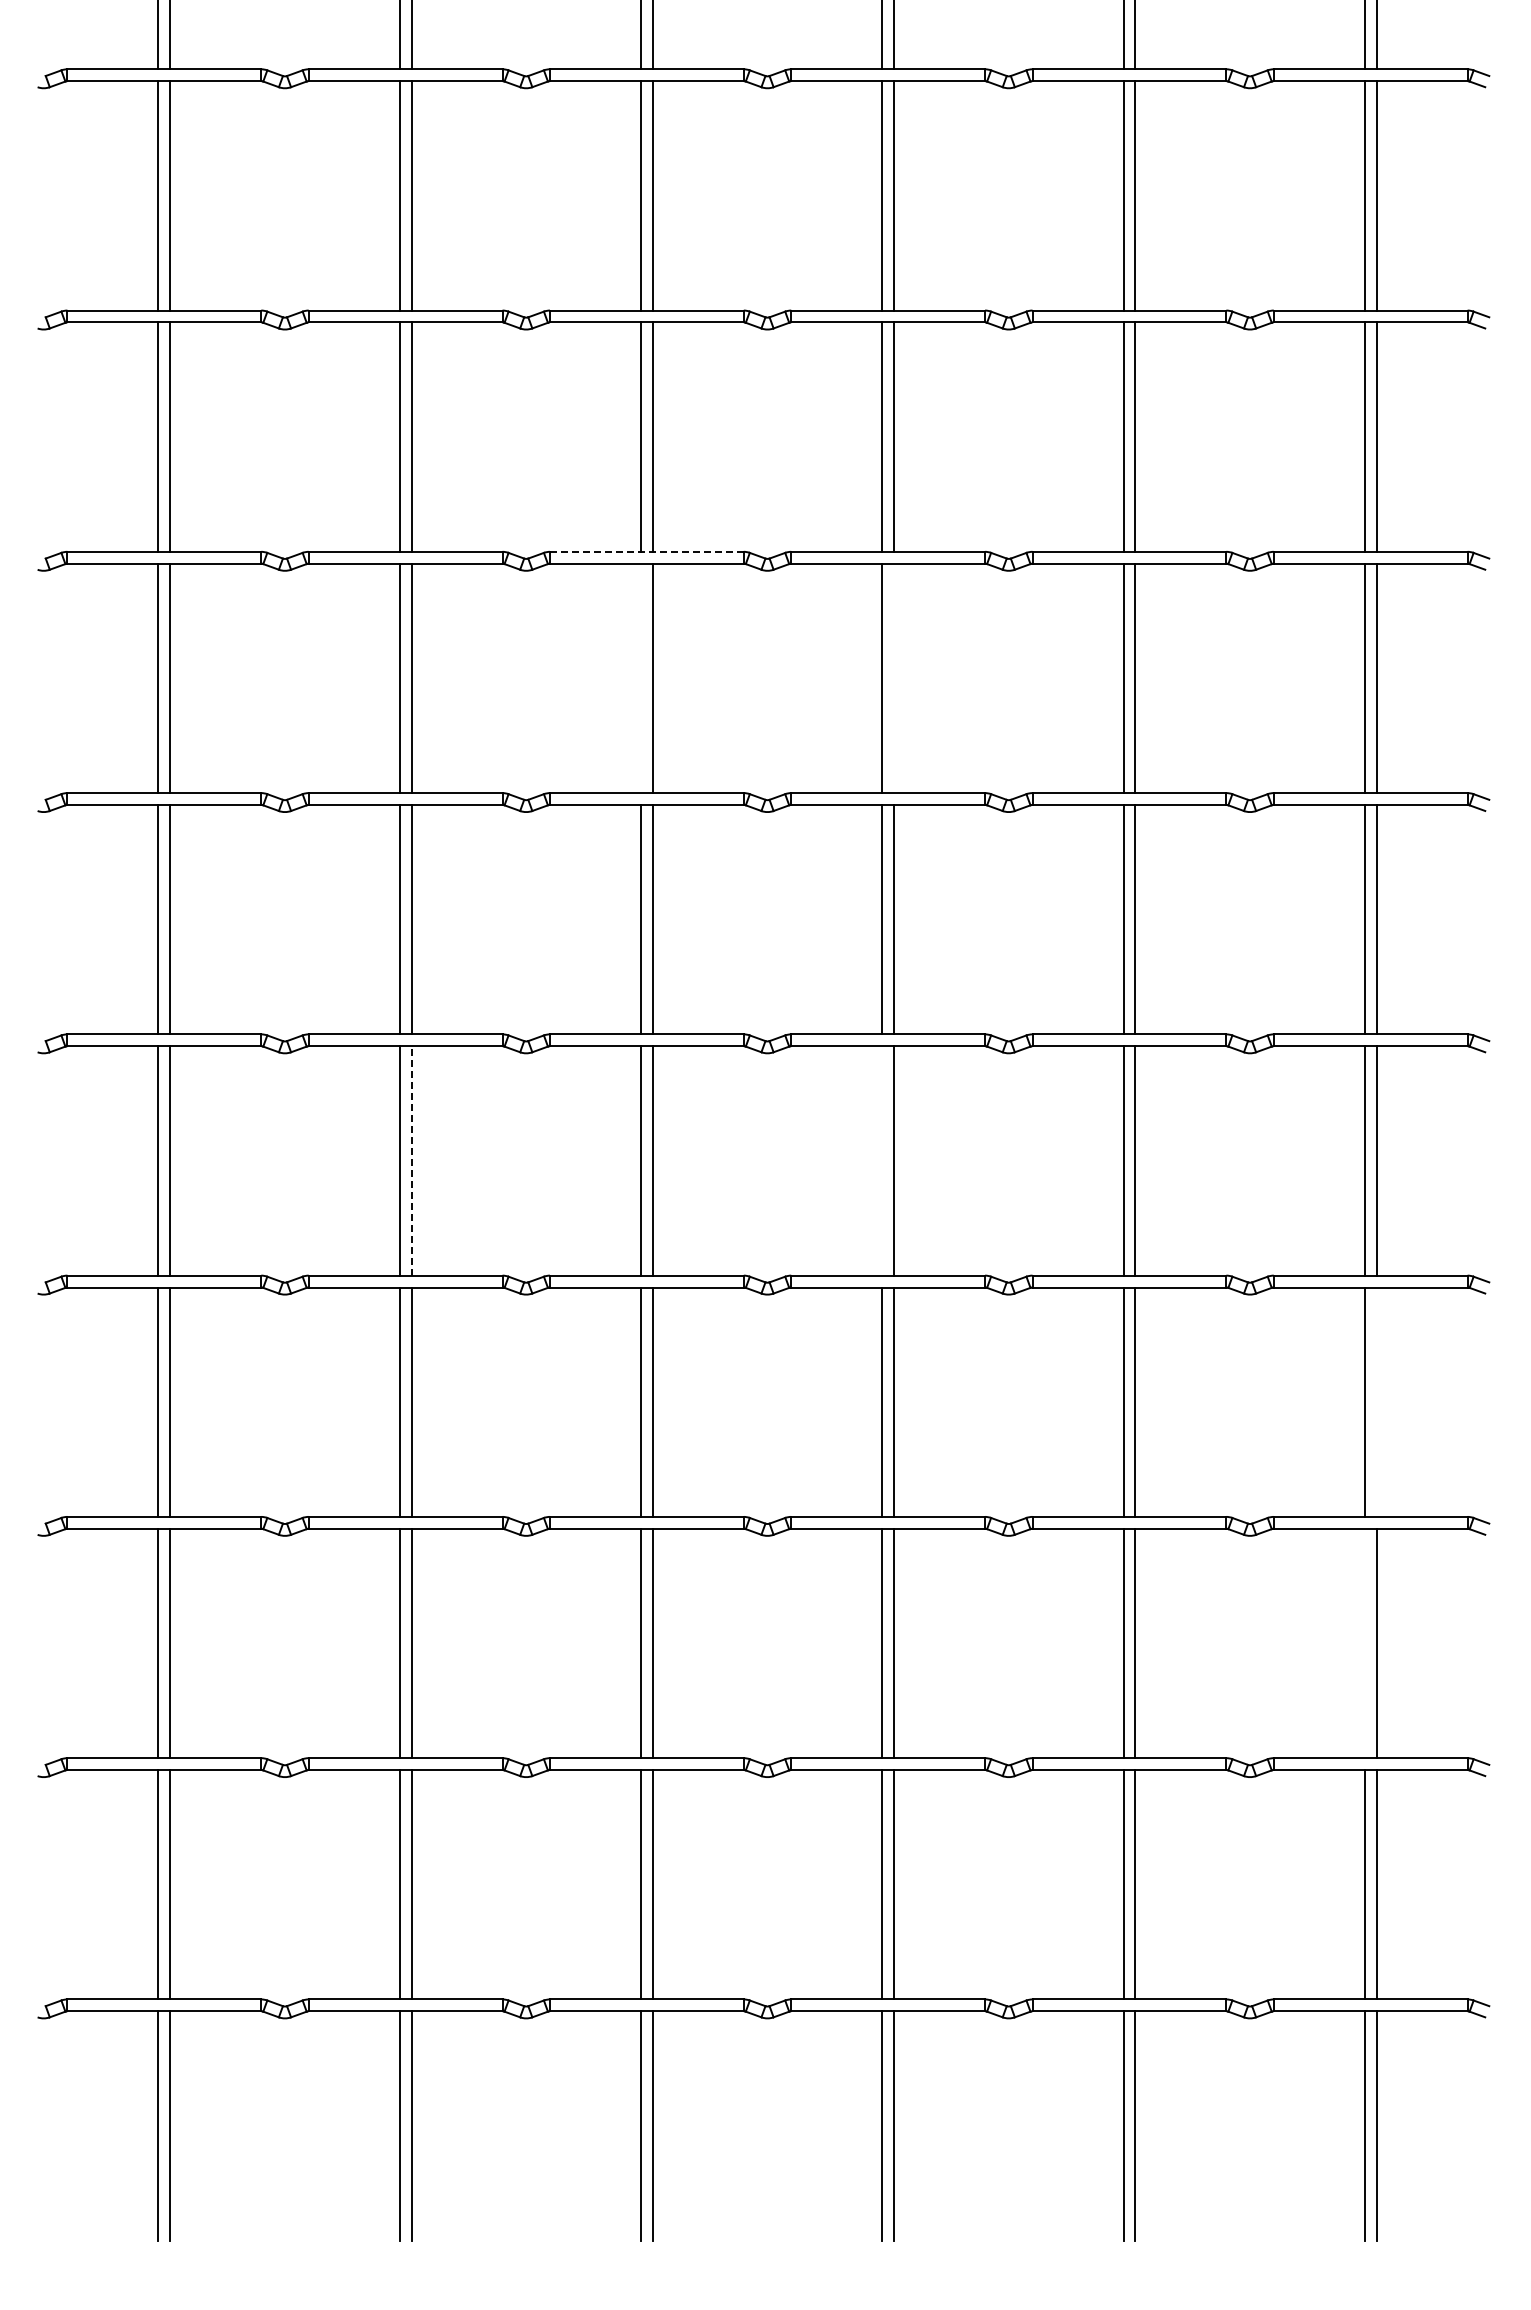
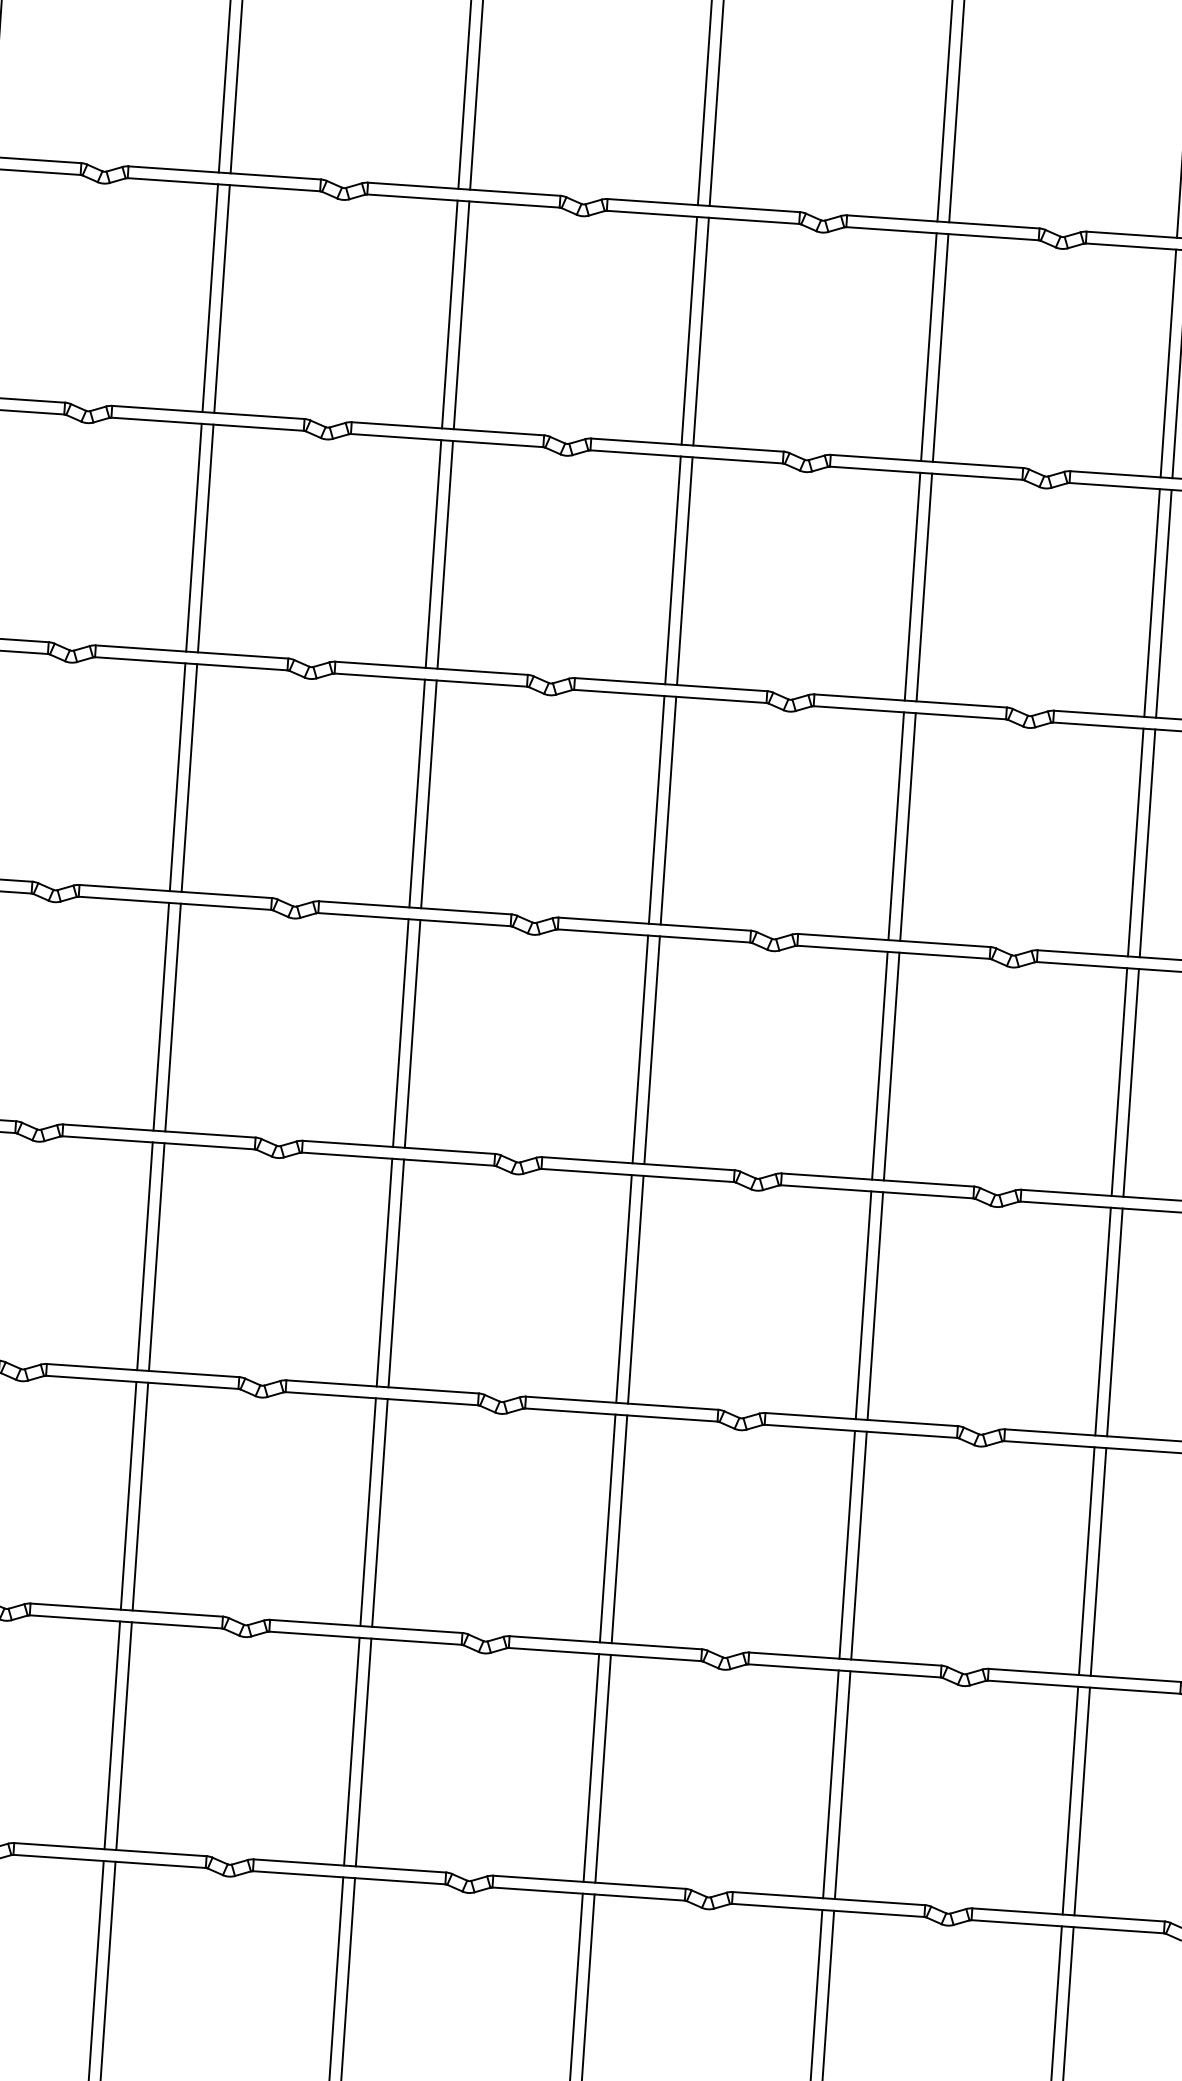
line: (646, 551) -> (431, 667), dashed -> solid
line: (640, 678) -> (416, 793), added
line: (894, 678) -> (668, 810), added
line: (411, 1160) -> (156, 1256), dashed -> solid
line: (882, 1160) -> (624, 1288), added
line: (1376, 1401) -> (1098, 1561), added
line: (1364, 1643) -> (1070, 1800), added

